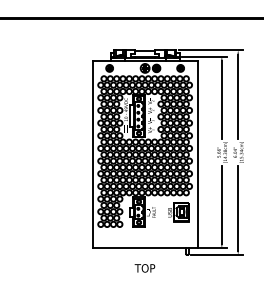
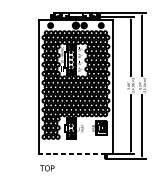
line: (144, 248) -> (75, 154), solid -> dashed
text: (144, 268) -> (46, 168), moved

